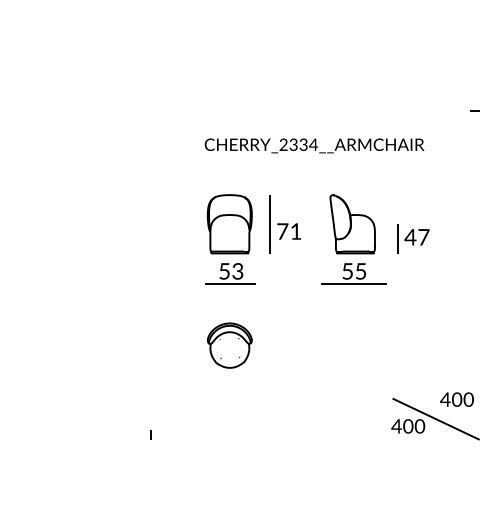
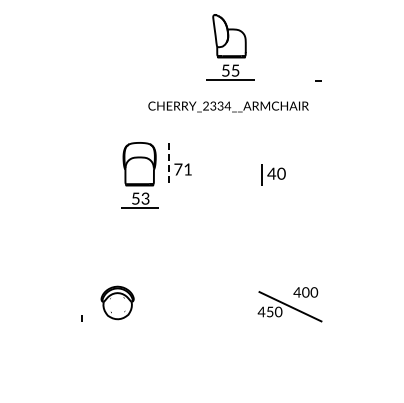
text: (314, 145) -> (228, 106), moved
line: (269, 224) -> (168, 164), solid -> dashed
text: (423, 236) -> (281, 173), 47 -> 40
part: (354, 239) -> (230, 47), moved
part: (229, 345) -> (117, 302), moved
text: (407, 425) -> (269, 311), 400 -> 450

